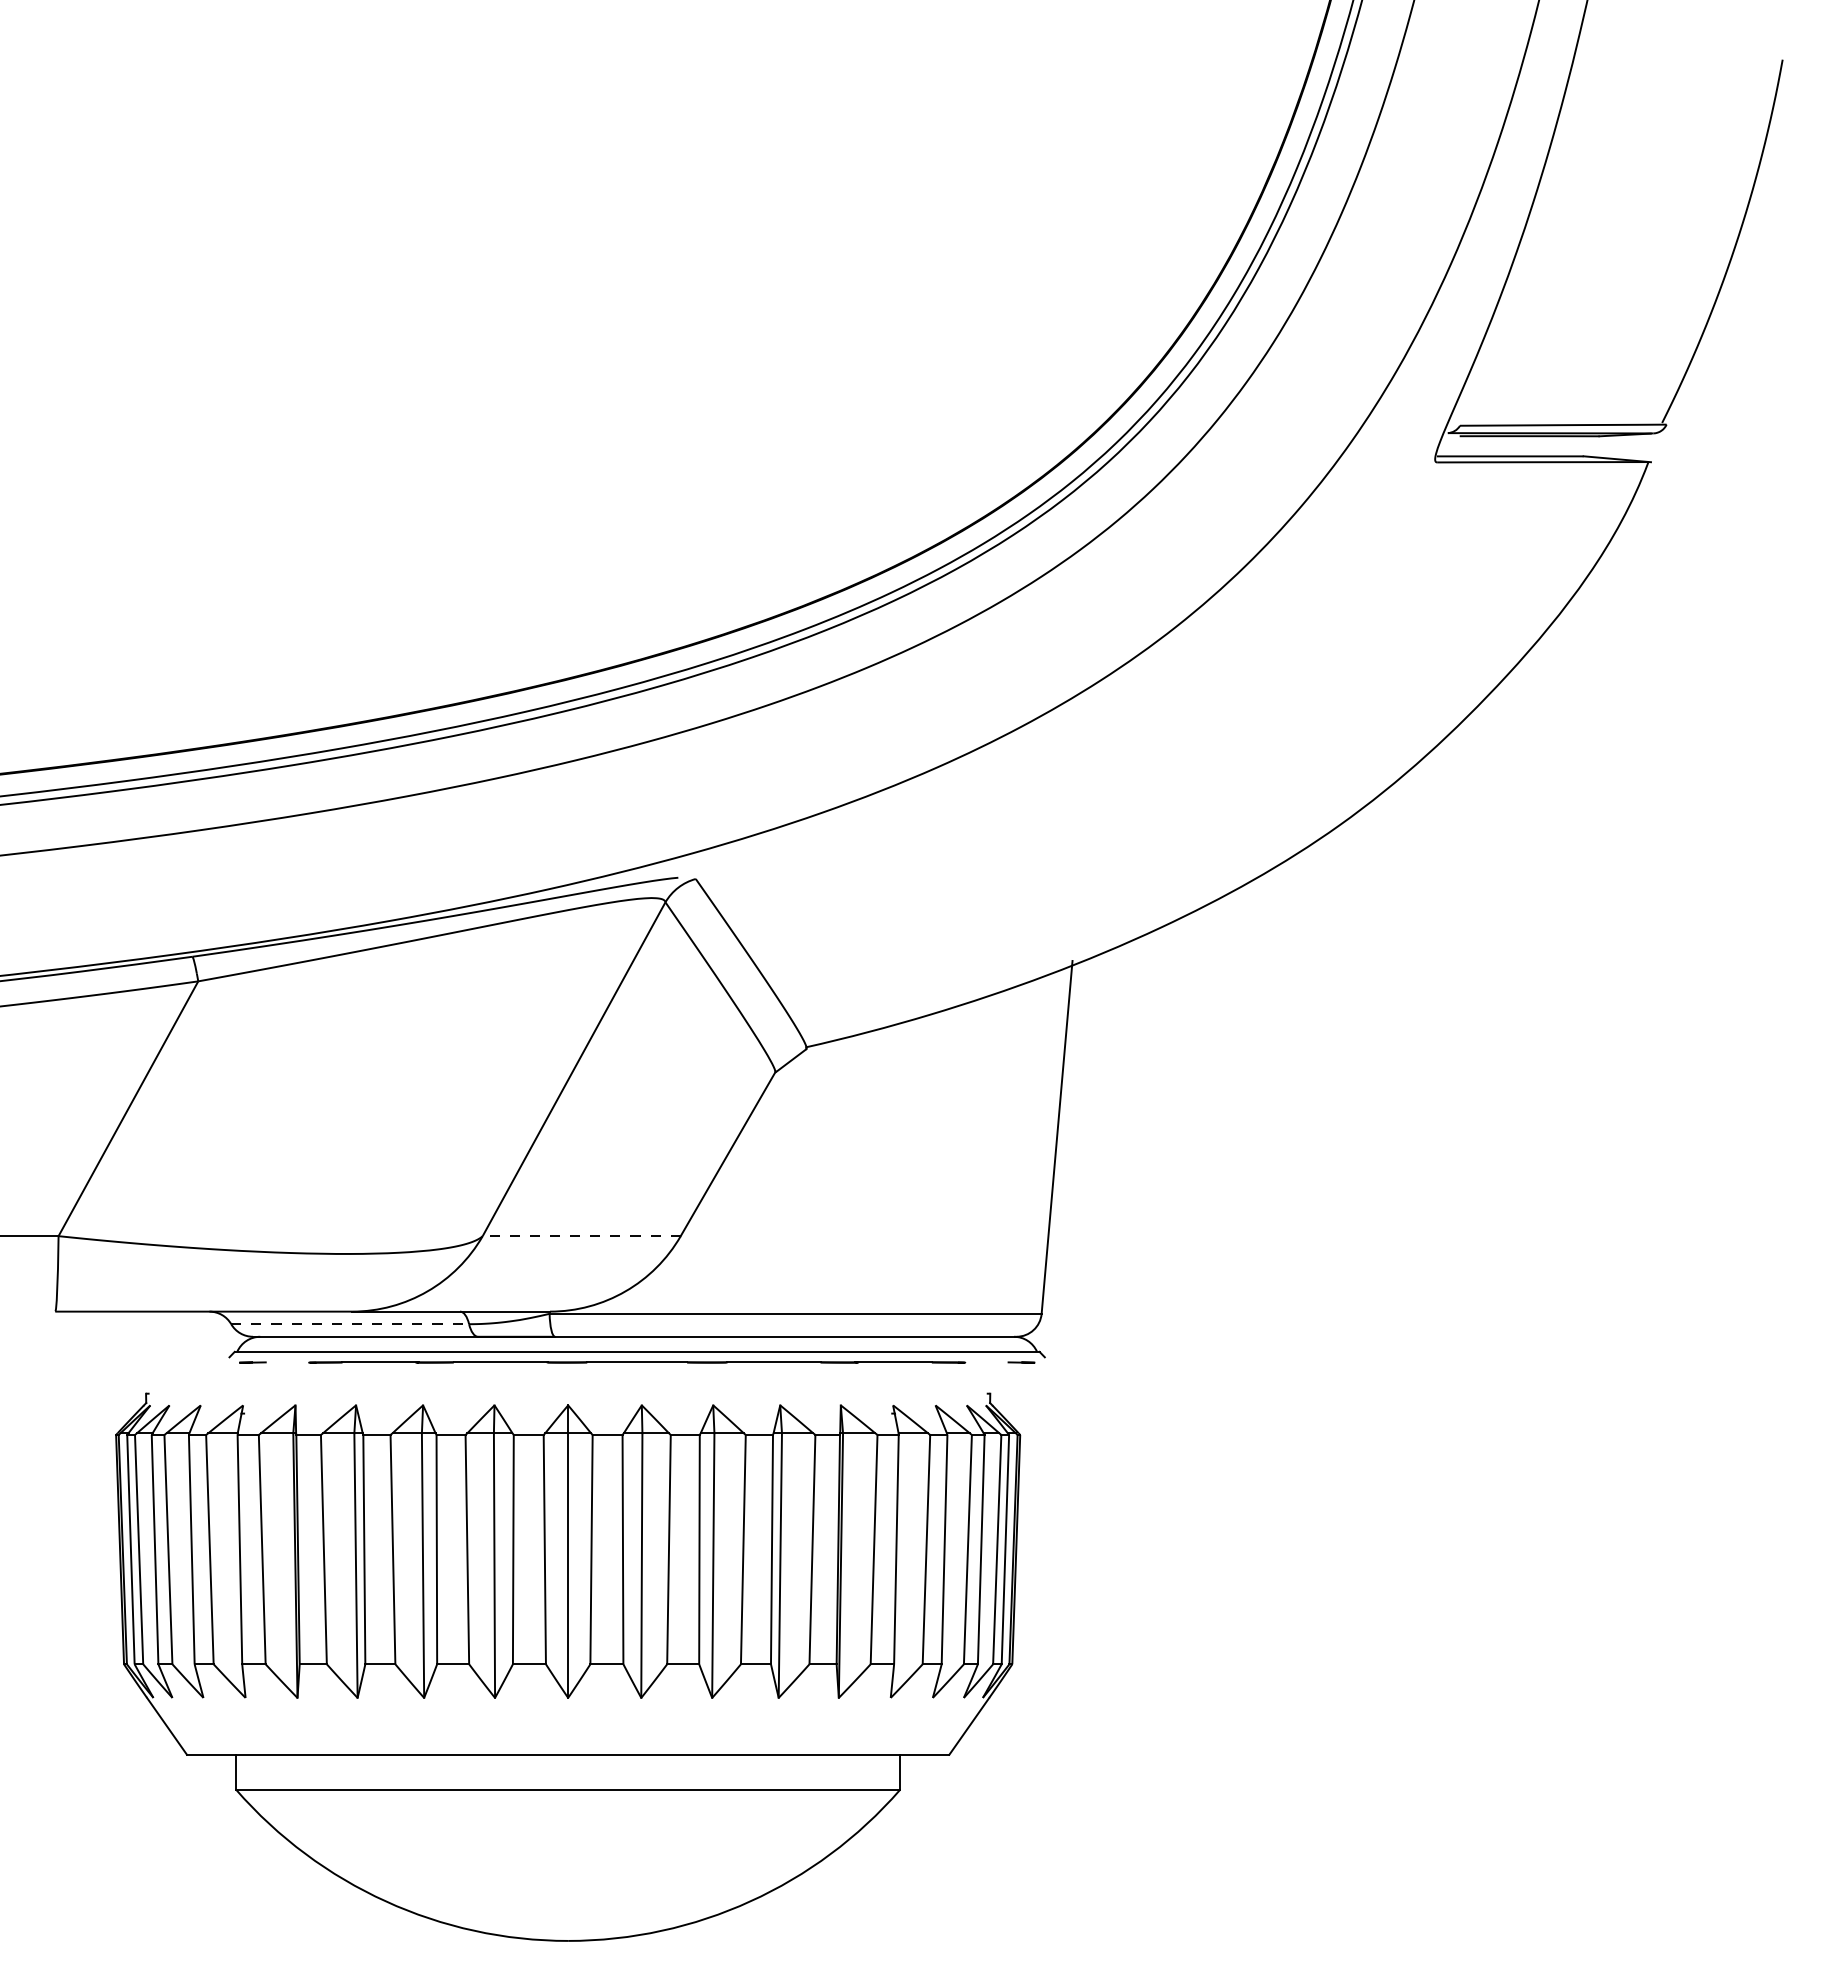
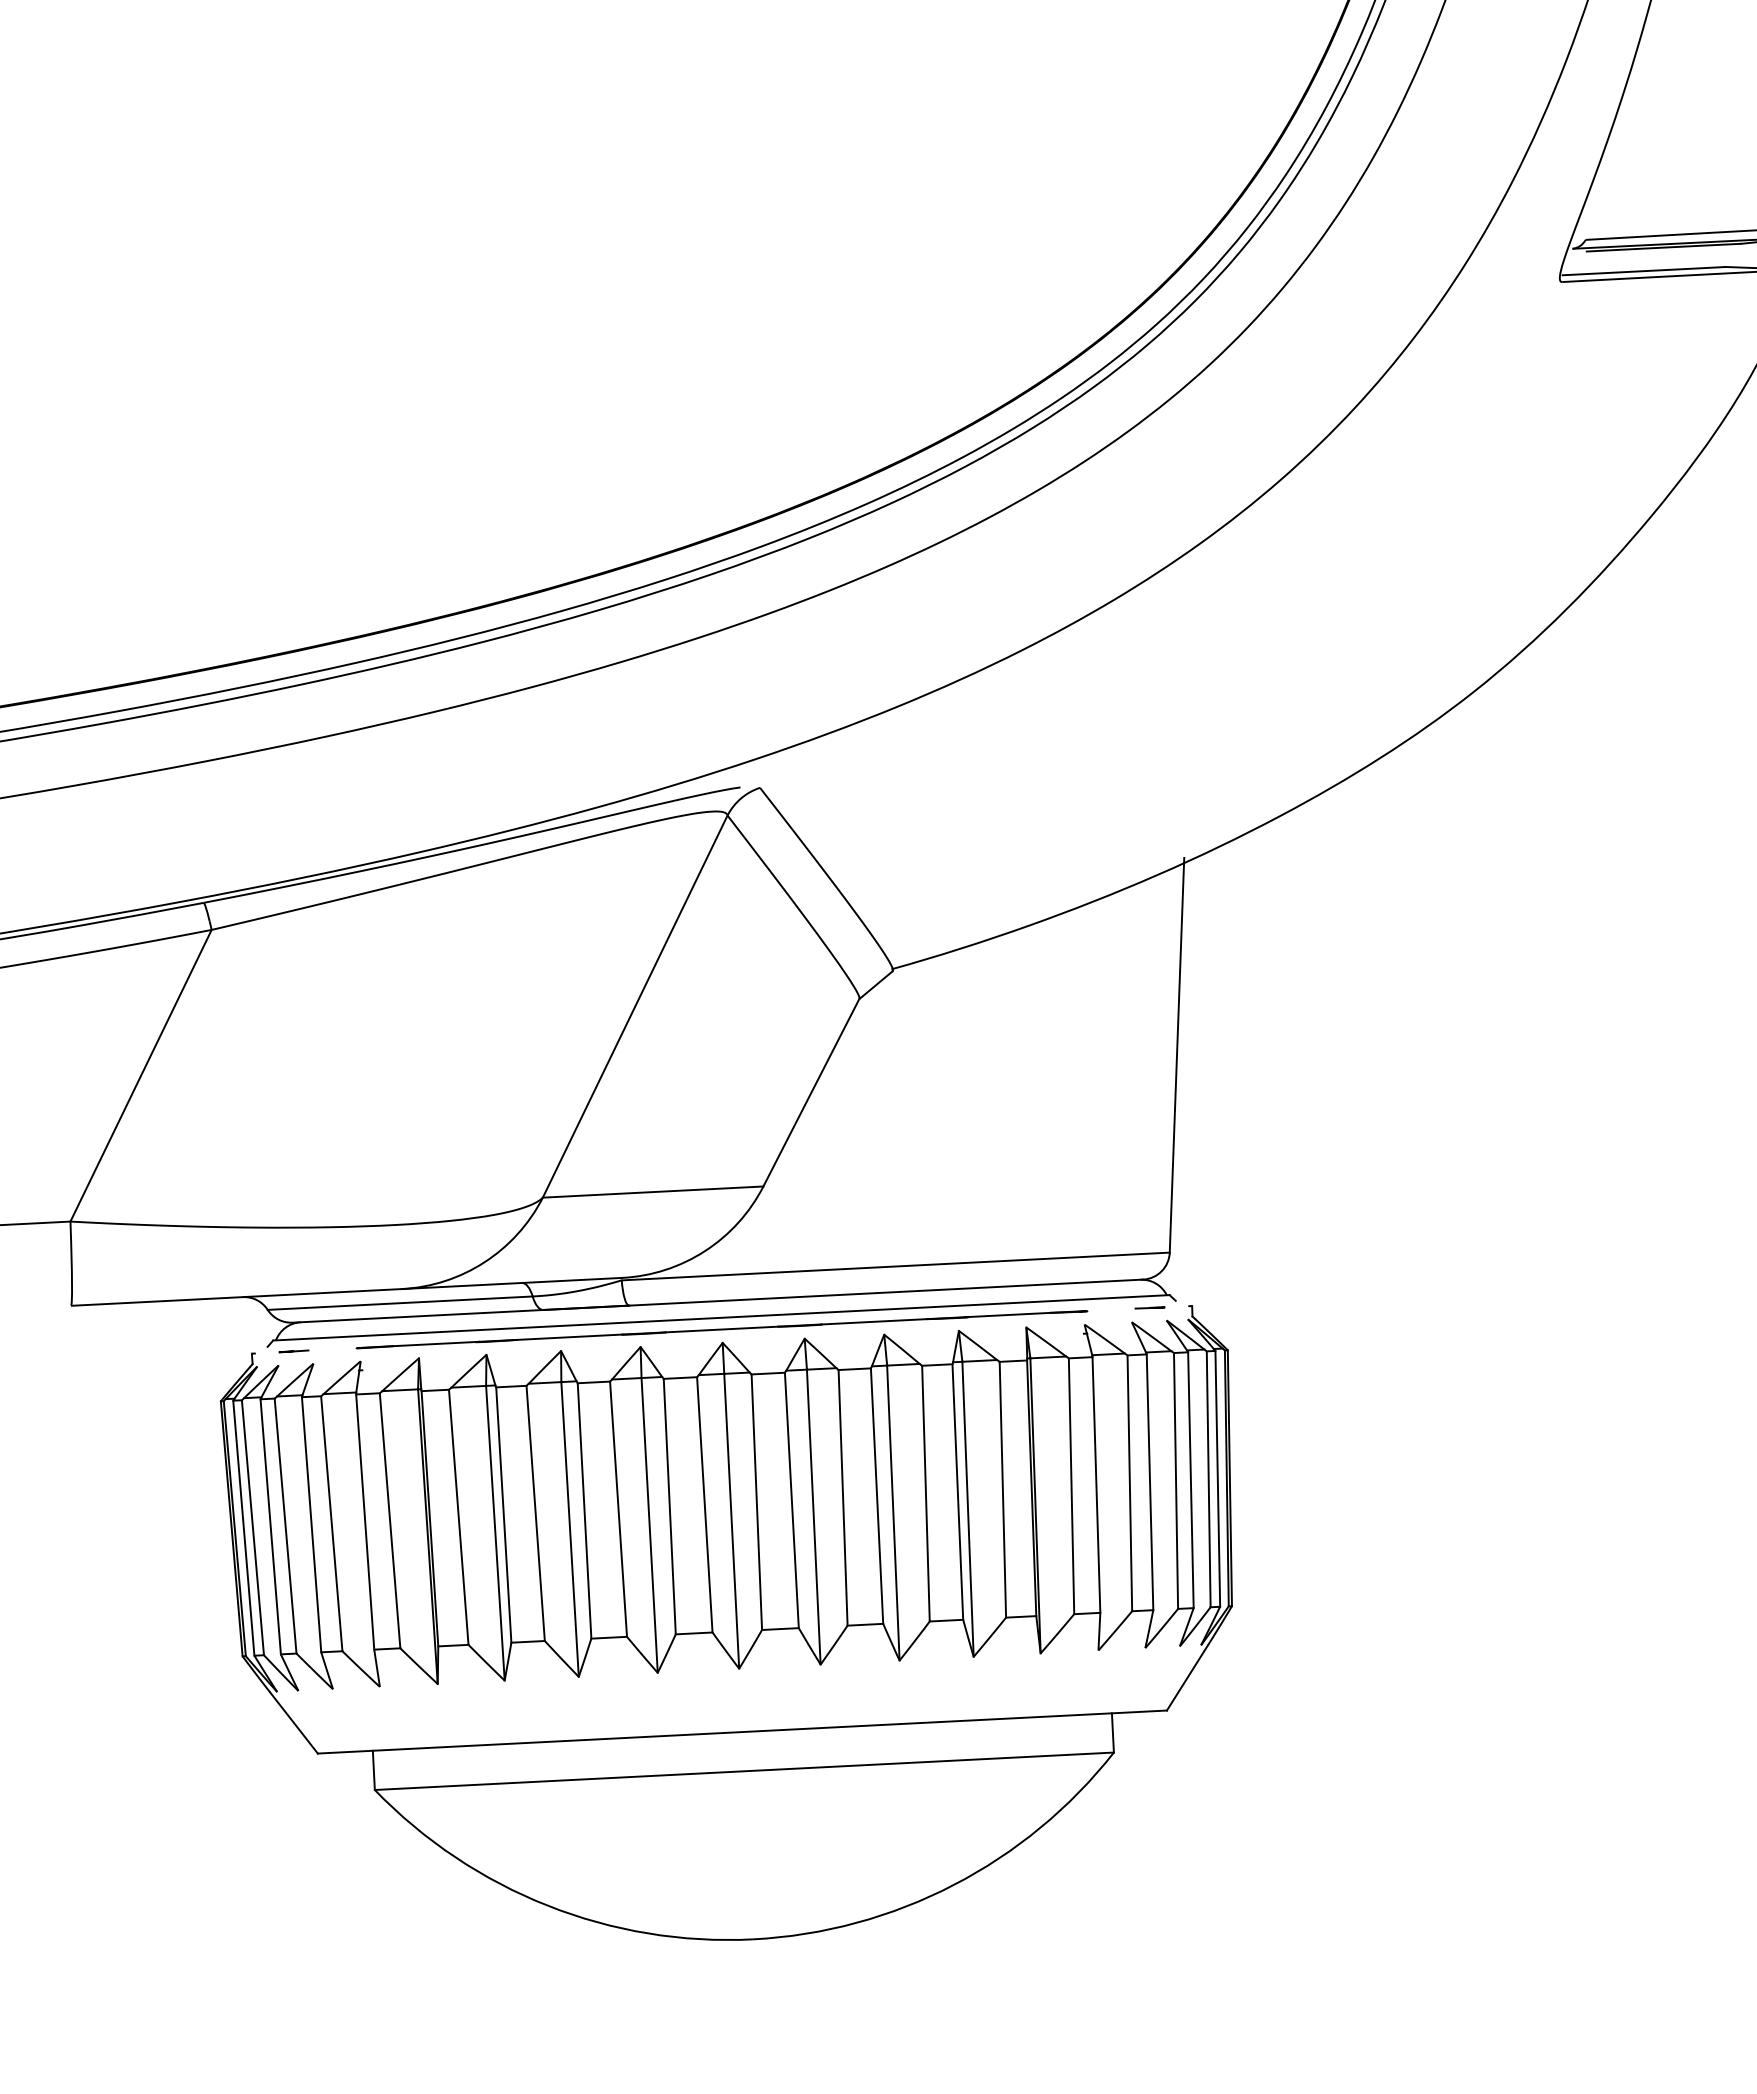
line: (581, 1236) -> (652, 1192), dashed -> solid
line: (350, 1324) -> (400, 1303), dashed -> solid
part: (568, 1666) -> (737, 1633), moved

